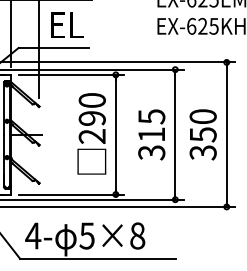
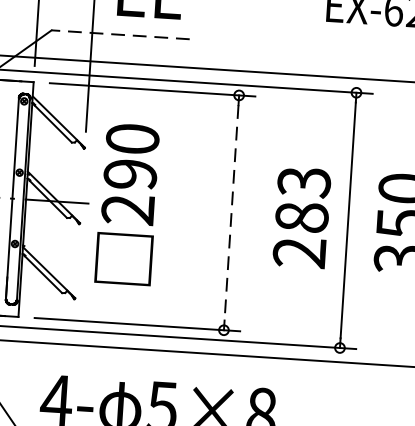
line: (53, 48) -> (120, 35), solid -> dashed
text: (91, 133) -> (126, 203), moved
line: (115, 134) -> (230, 212), solid -> dashed
text: (151, 134) -> (301, 216), 315 -> 283

